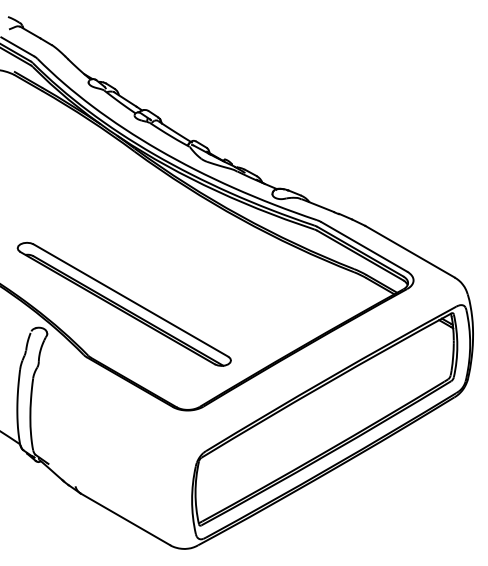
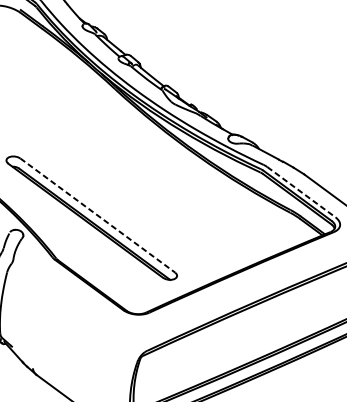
line: (364, 247) -> (301, 192), solid -> dashed
line: (131, 300) -> (98, 215), solid -> dashed

